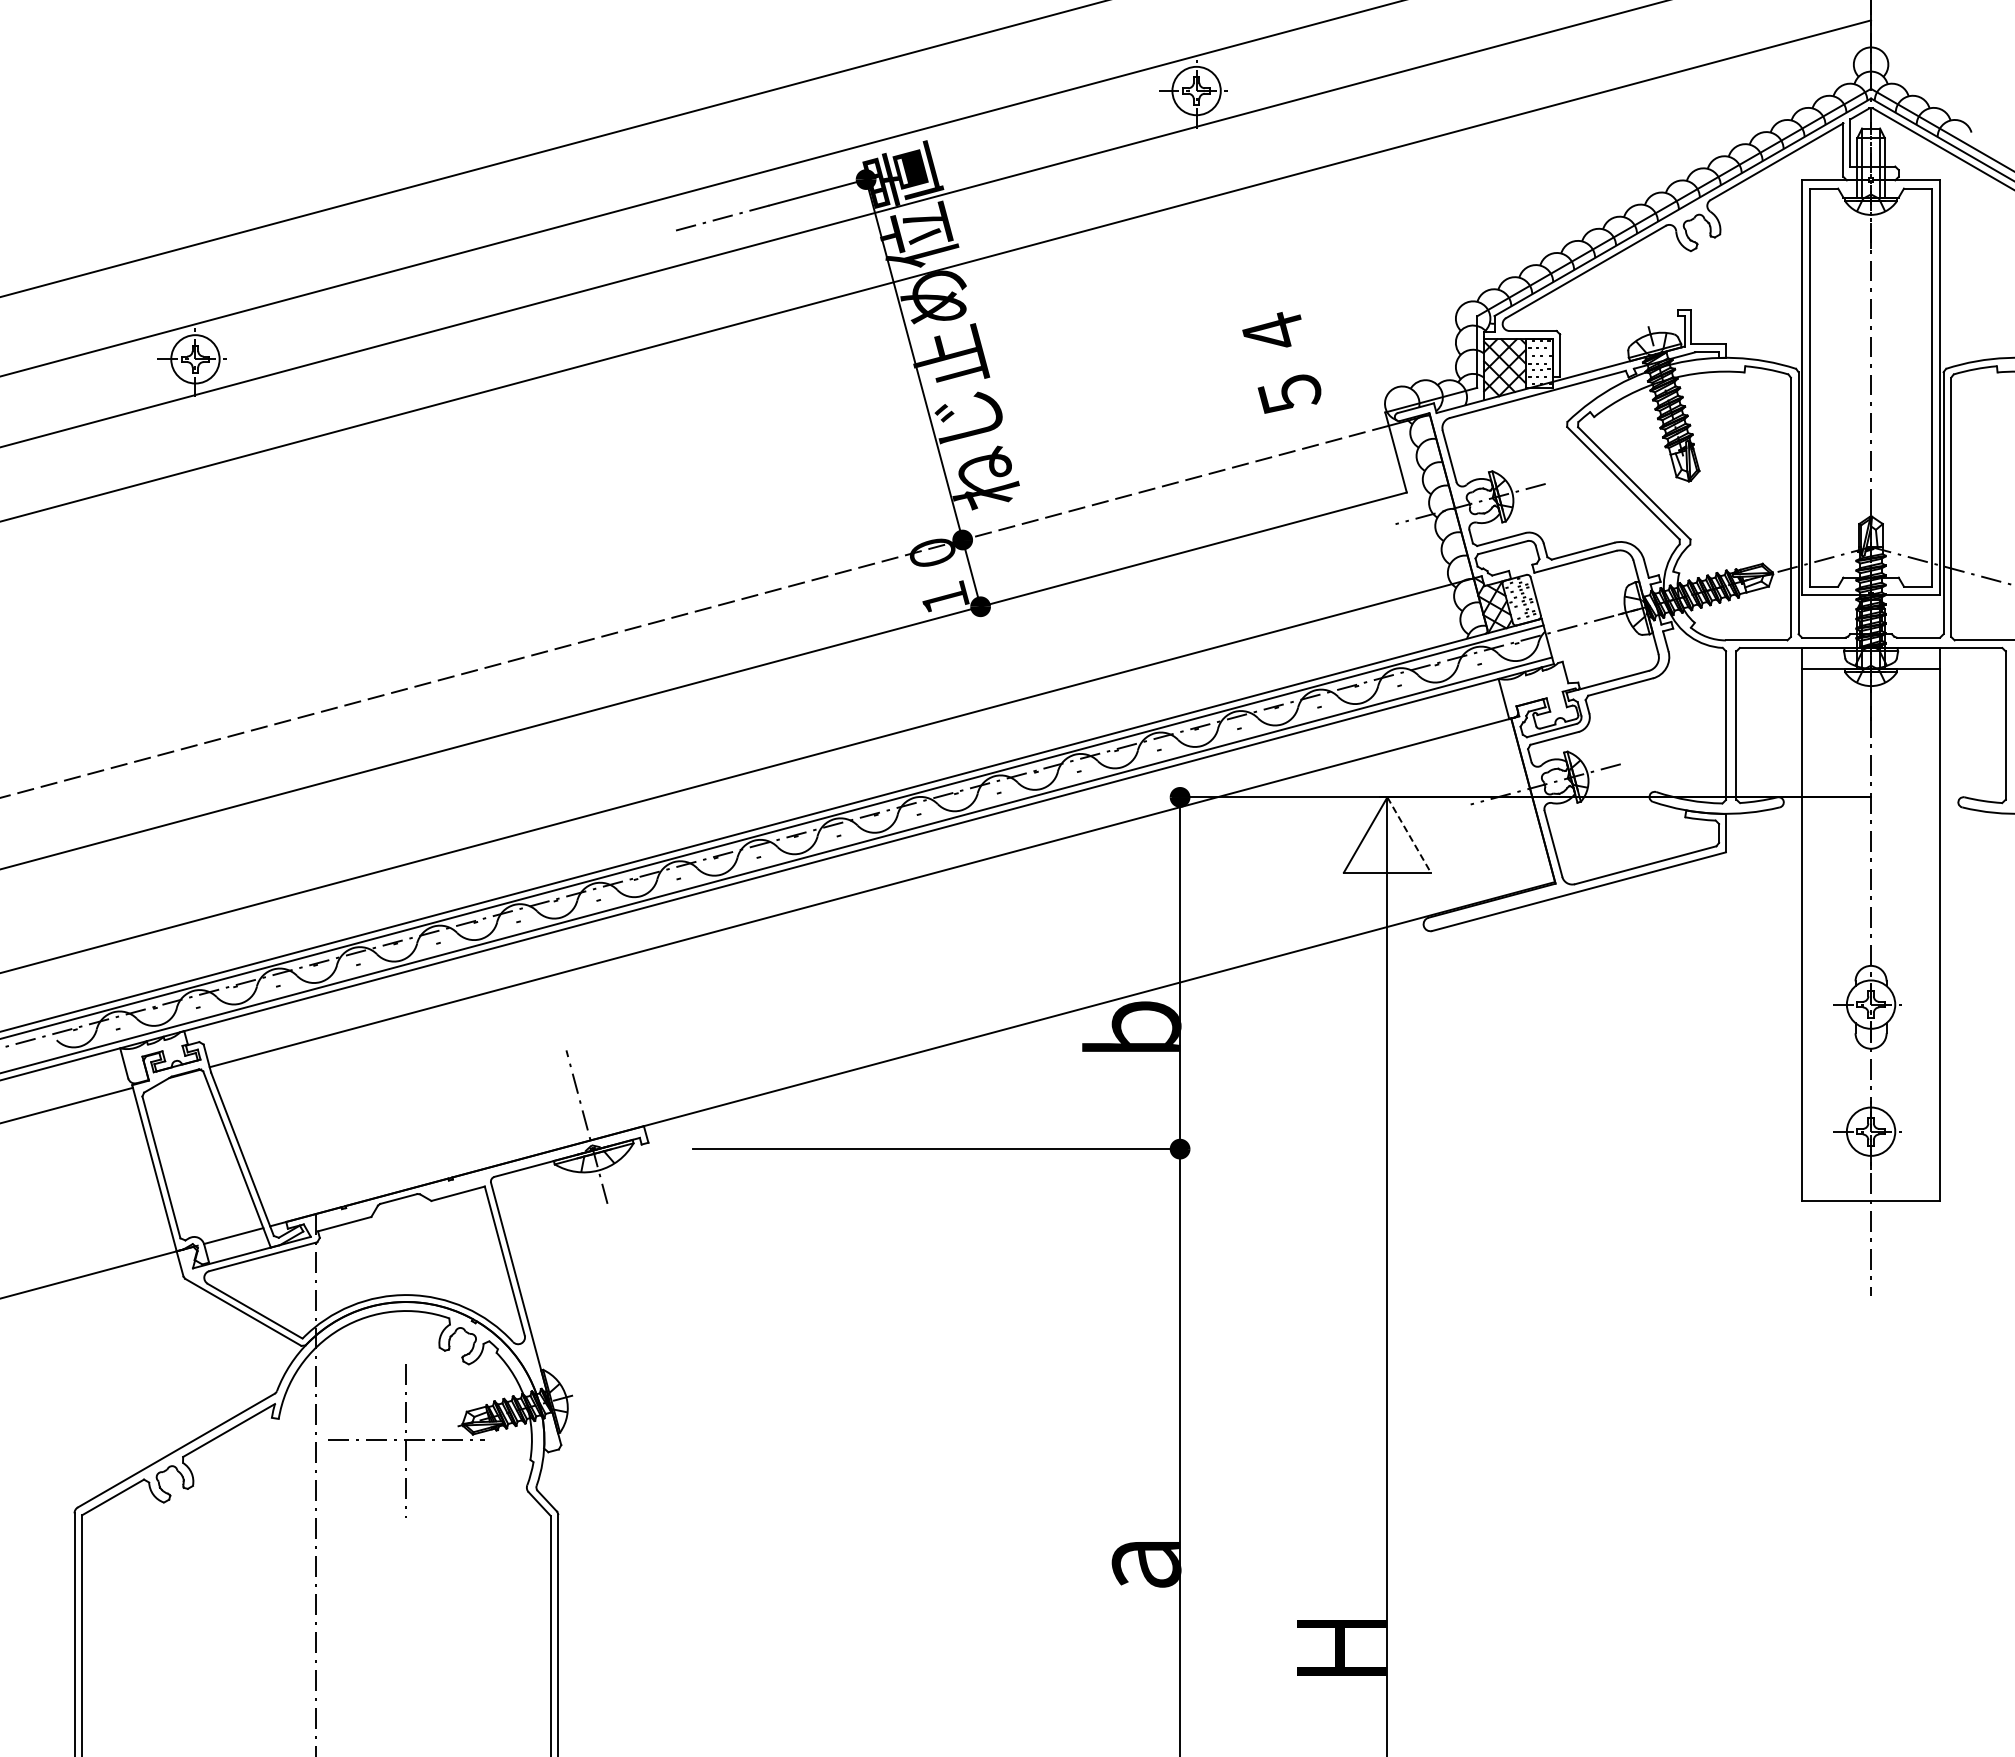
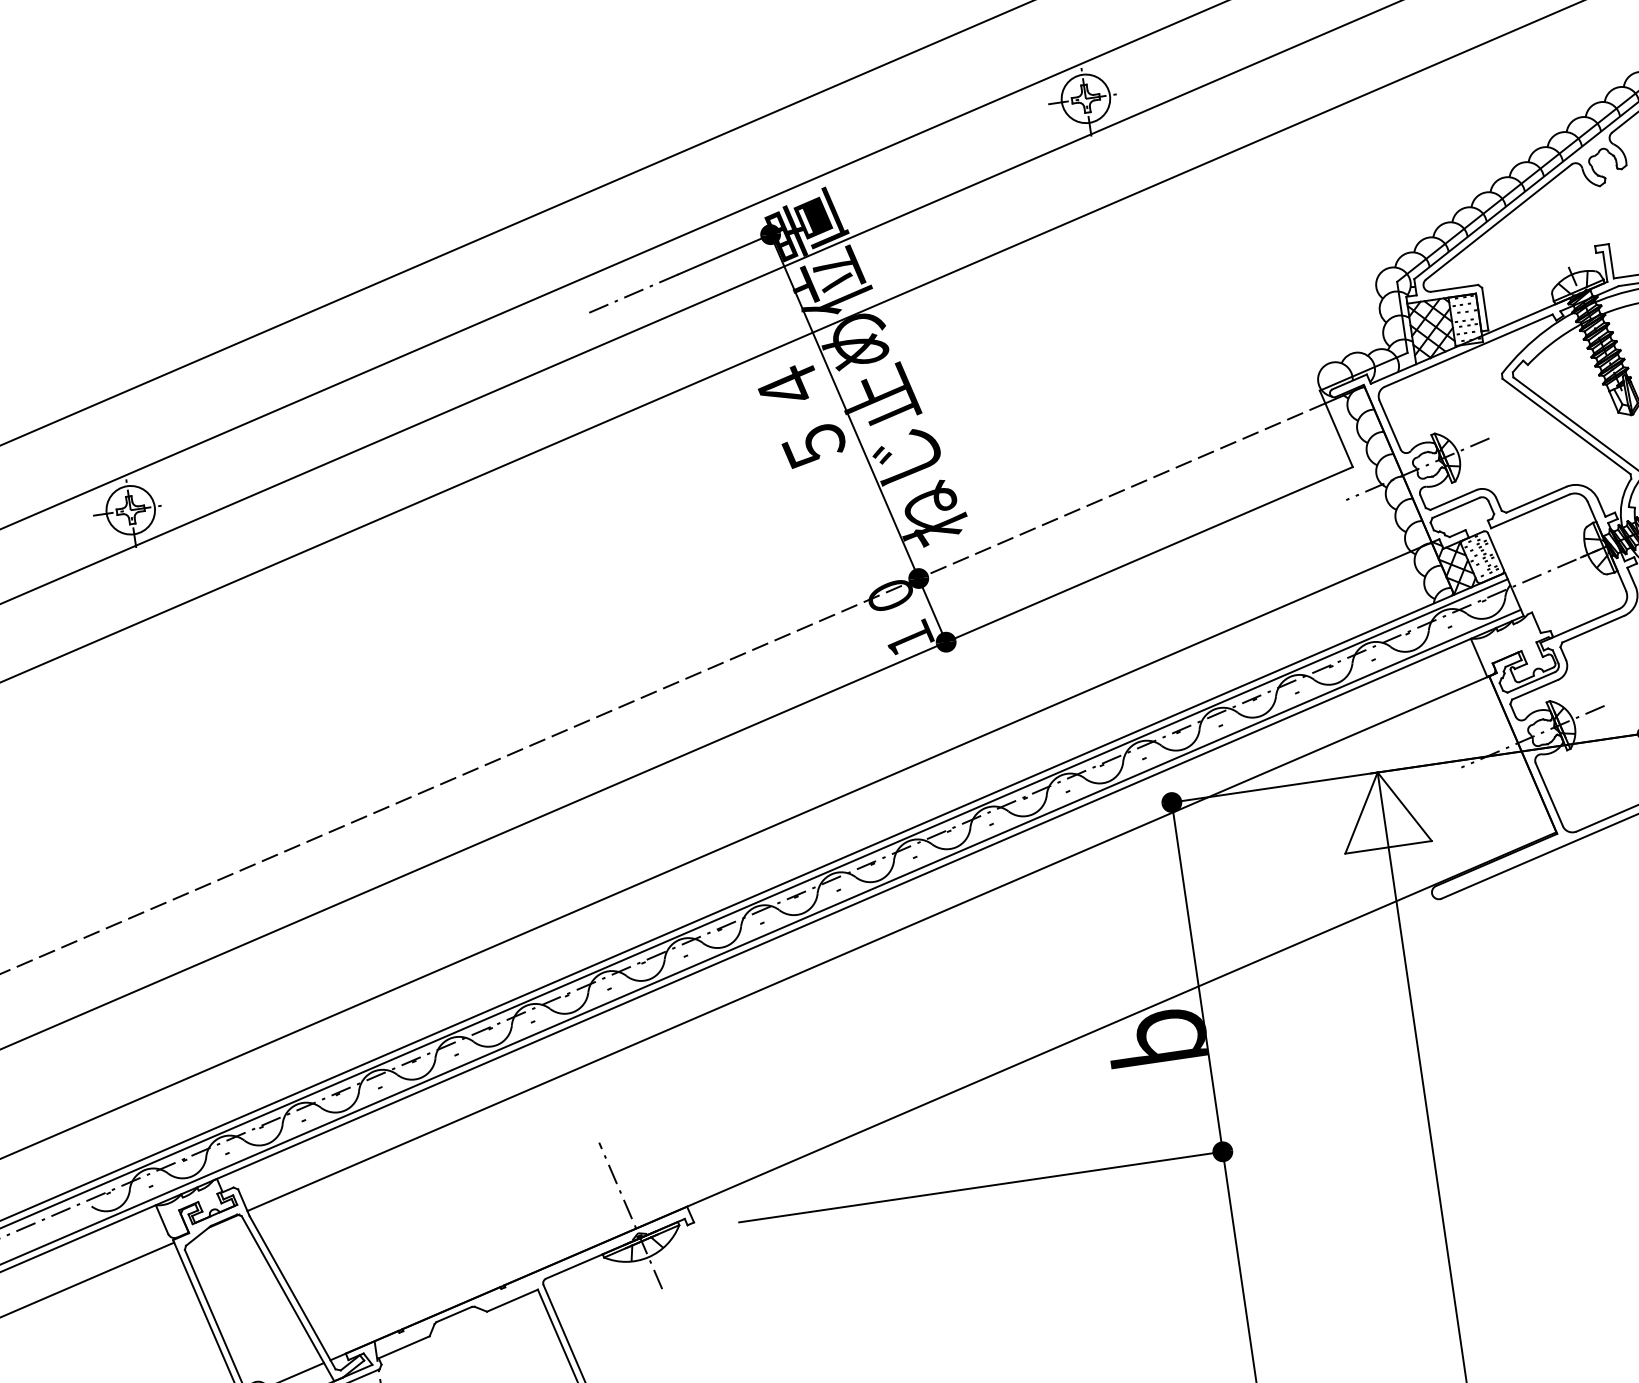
text: (1281, 362) -> (801, 415), moved
line: (1409, 835) -> (1405, 807), dashed -> solid

